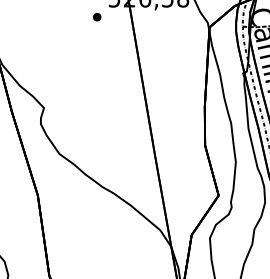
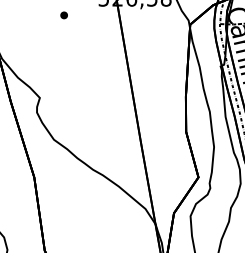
part: (96, 17) -> (63, 15), moved

